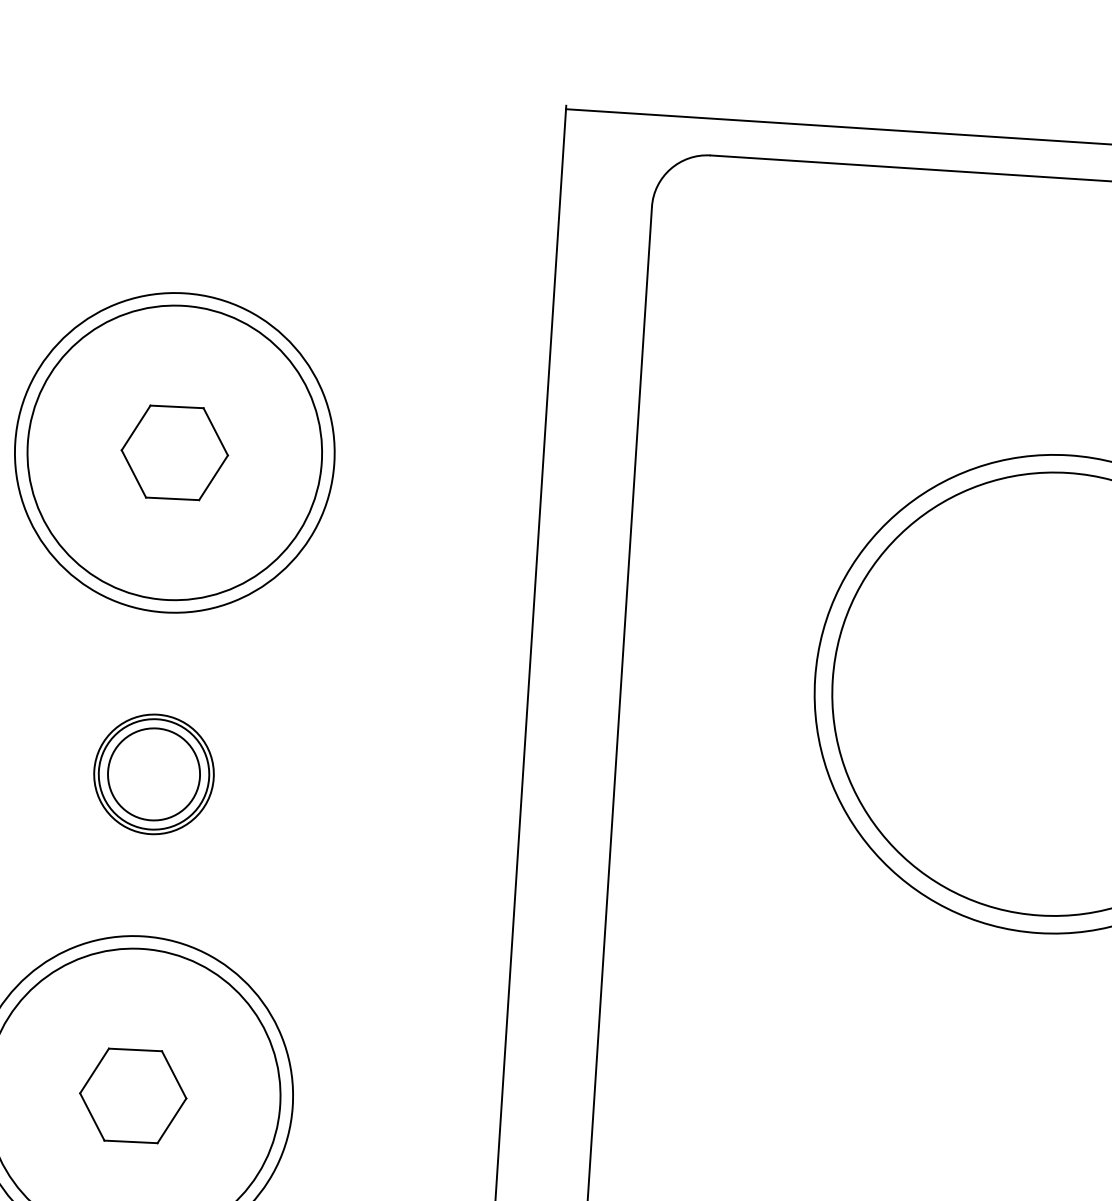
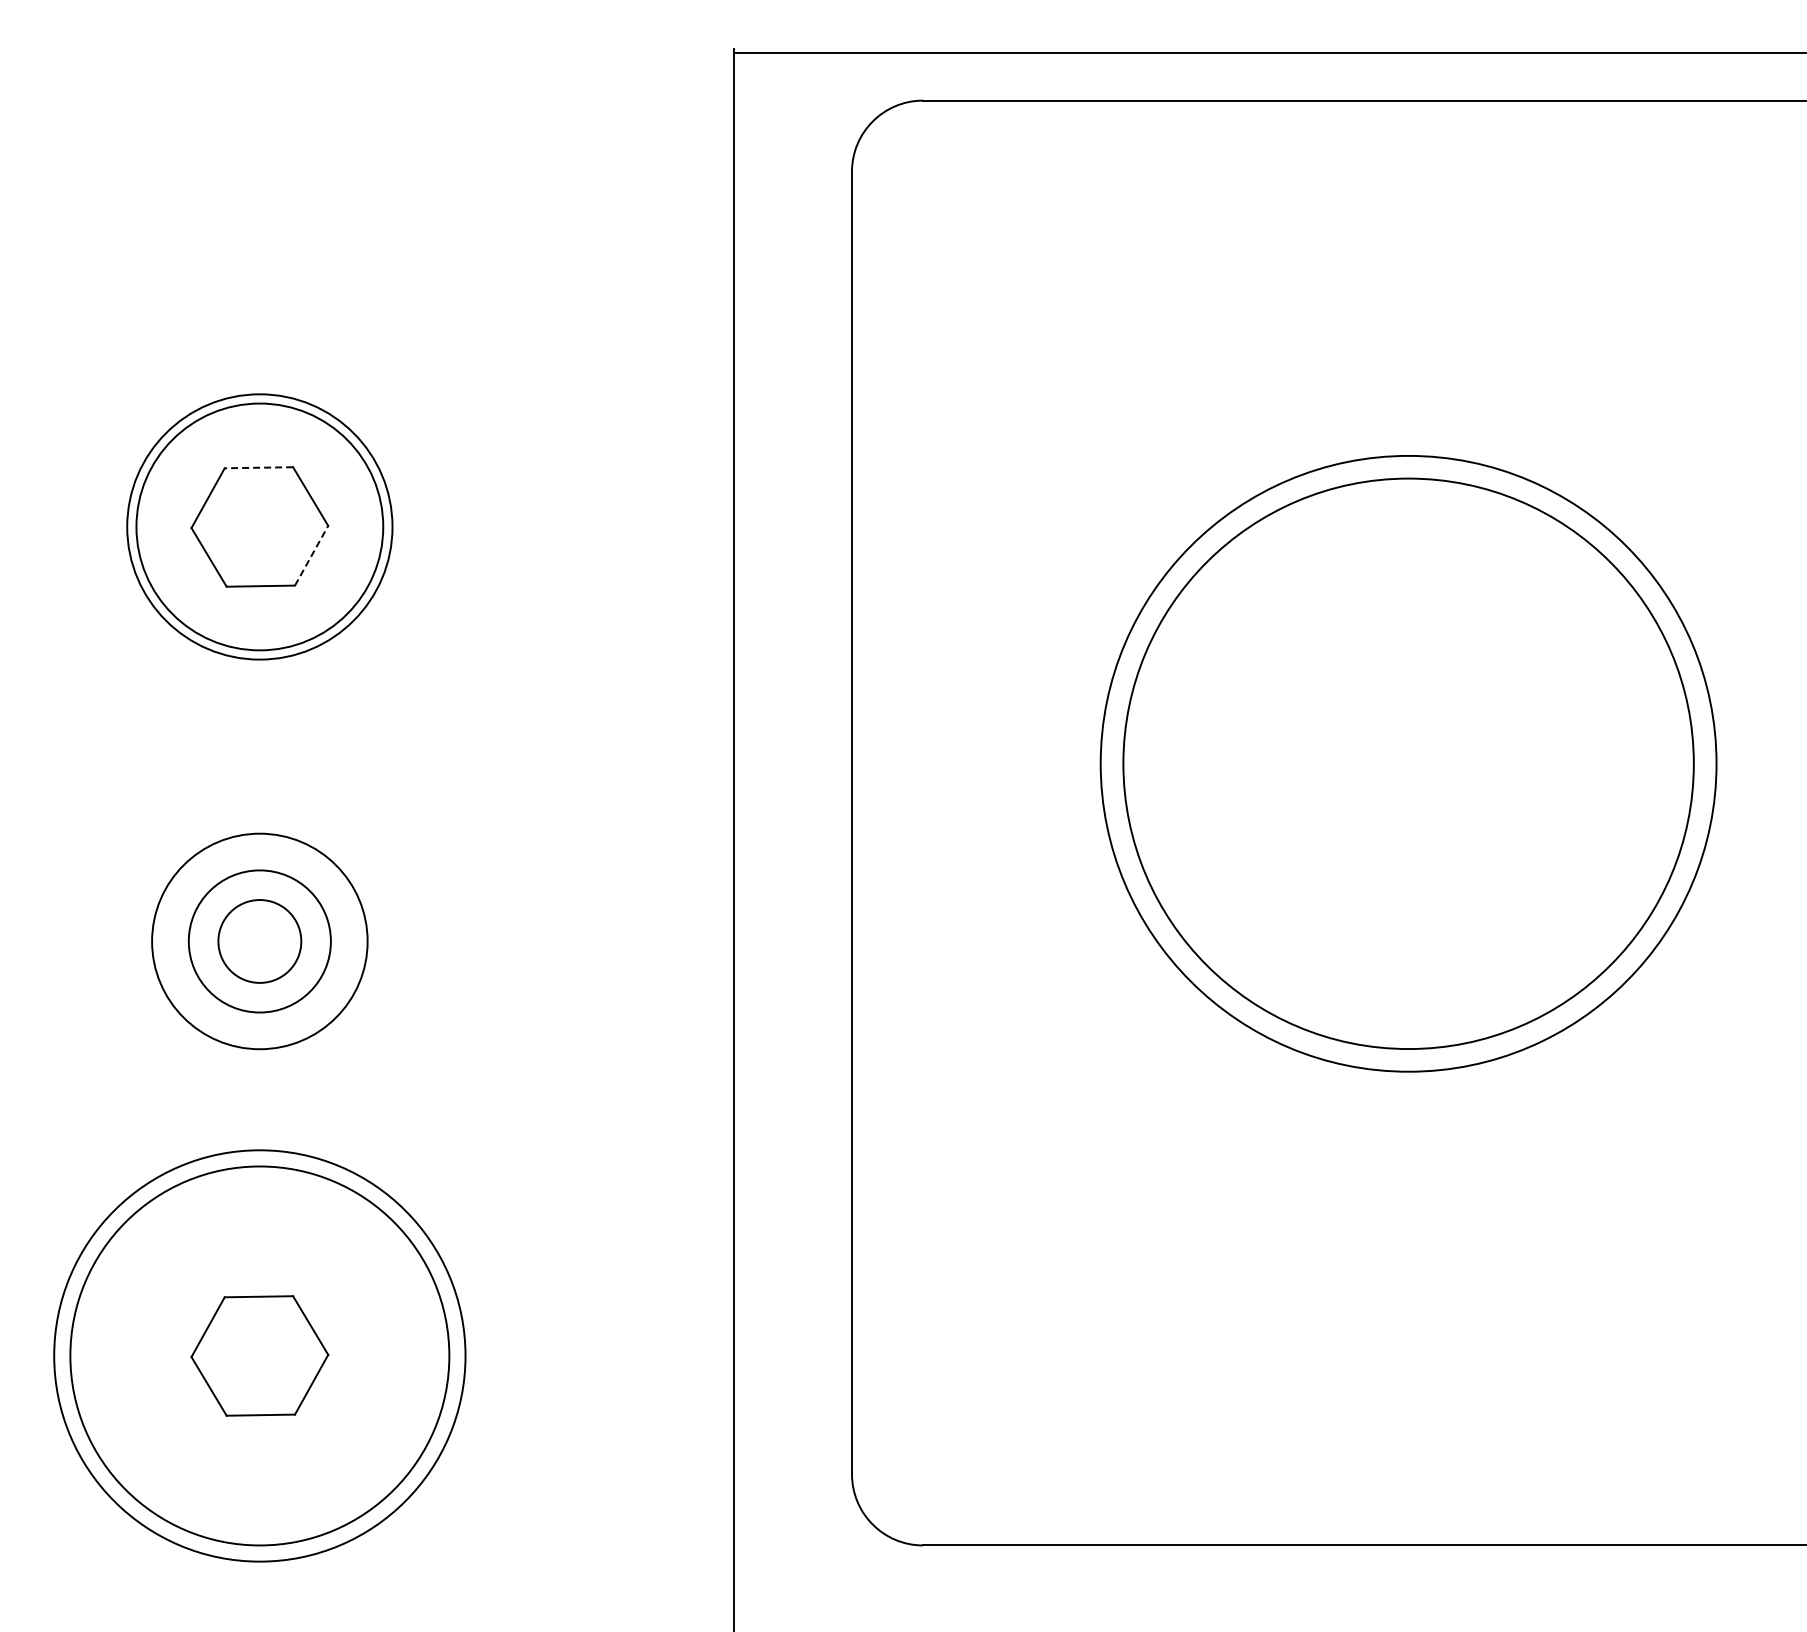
line: (176, 406) -> (258, 467), solid -> dashed
circle: (174, 452) -> (259, 526), size x0.6
circle: (174, 452) -> (259, 526), size x0.7
line: (213, 477) -> (311, 555), solid -> dashed
circle: (153, 774) -> (259, 941), size x0.7
circle: (153, 774) -> (259, 941), size x1.4

